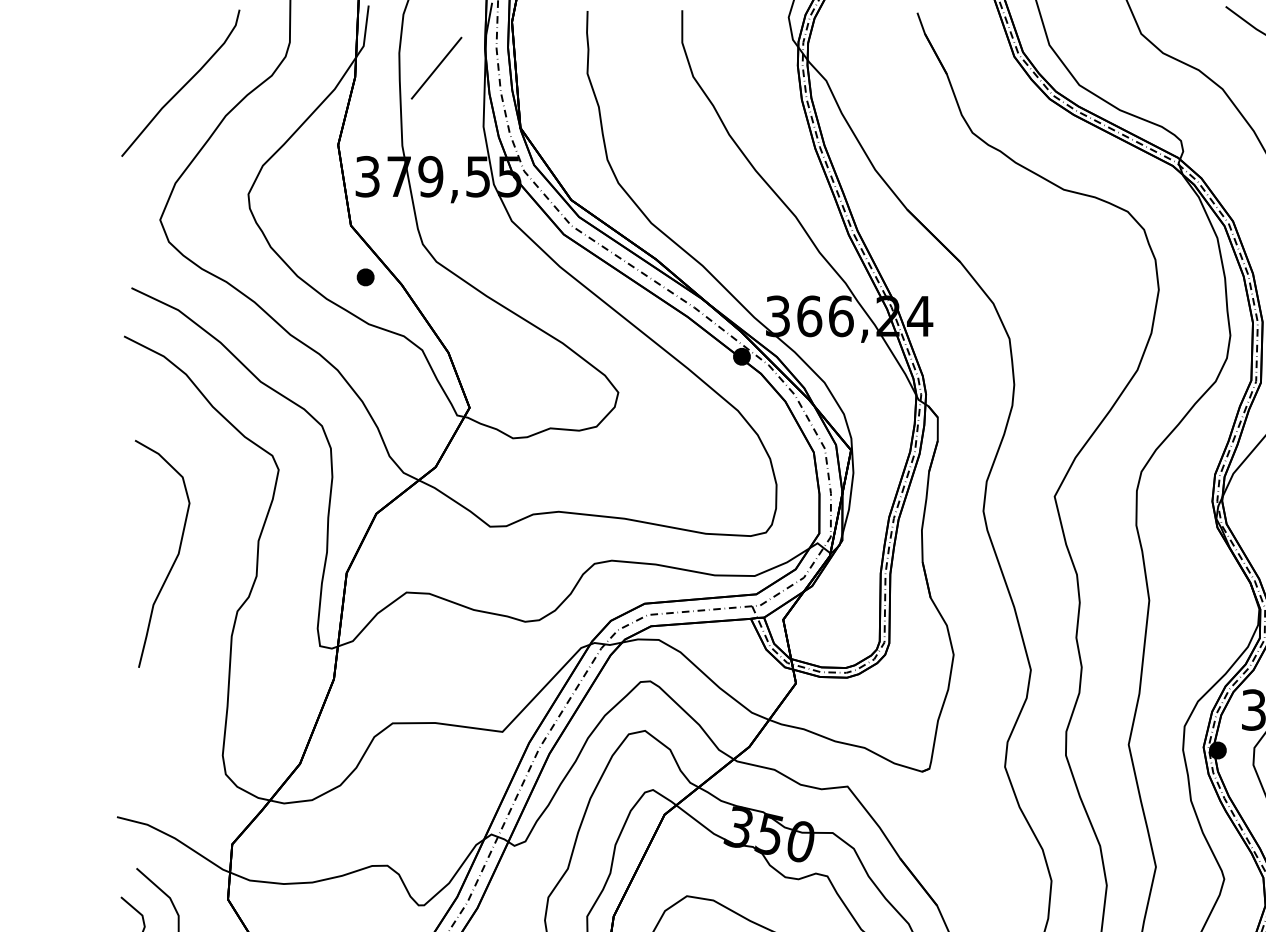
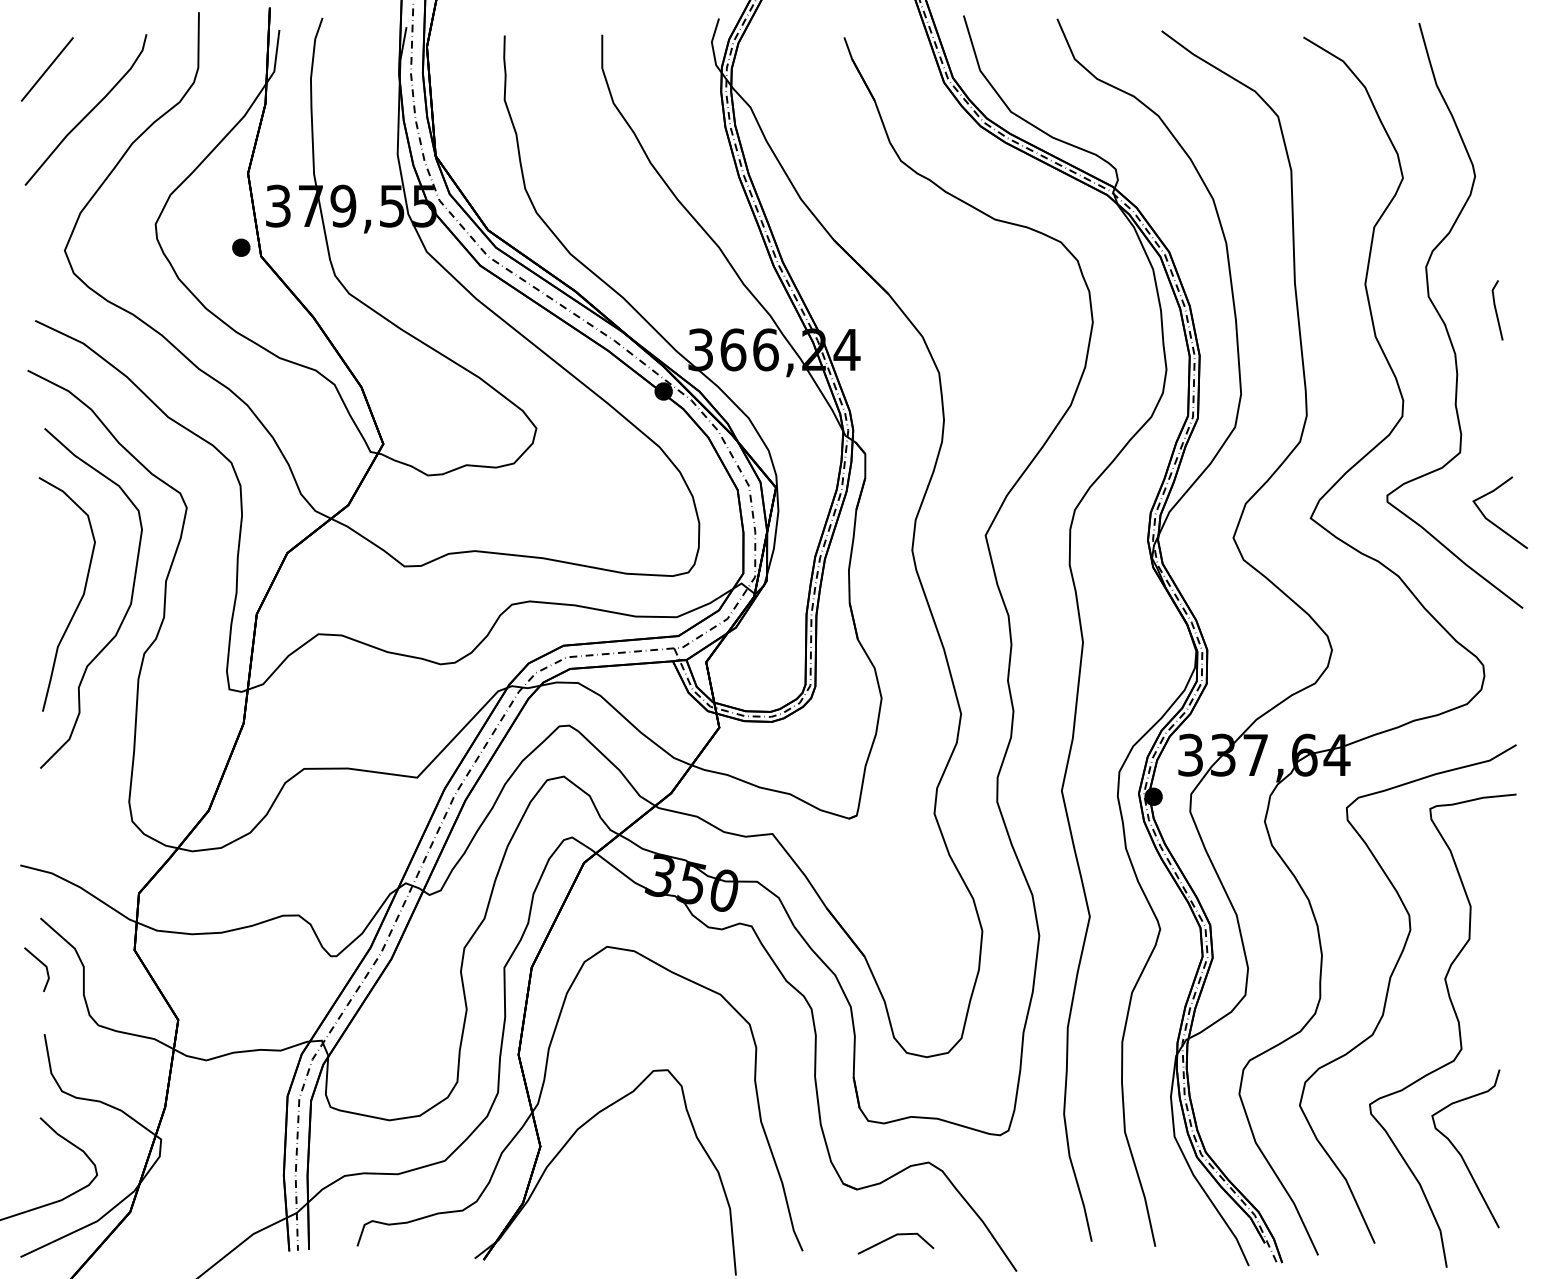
line: (435, 68) -> (46, 69), moved
part: (365, 277) -> (241, 247), moved
curve: (219, 571) -> (125, 612), added

